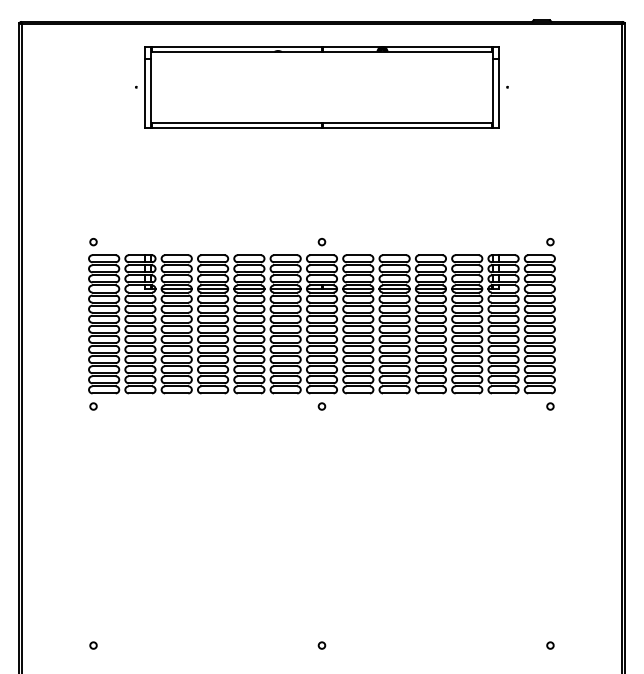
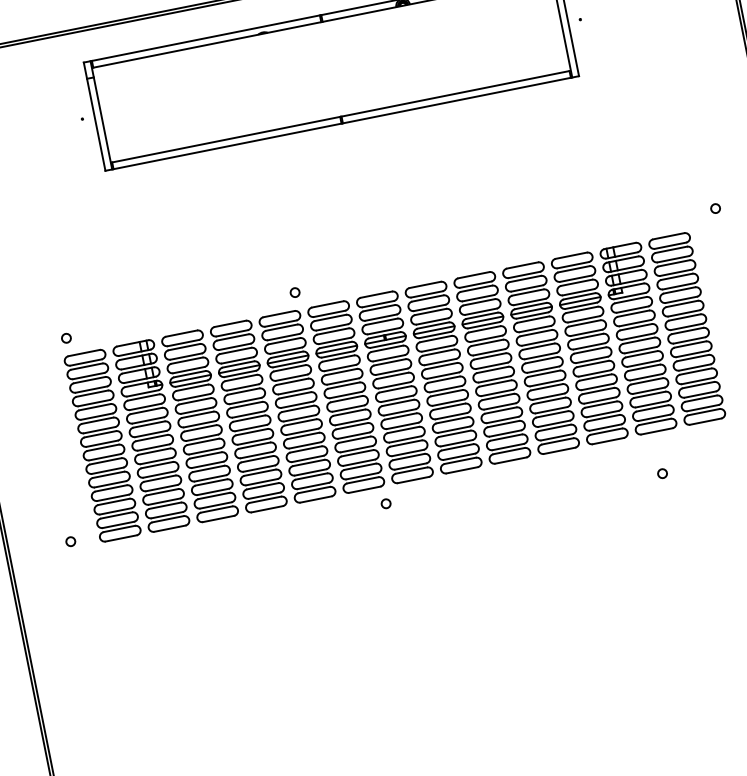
circle: (321, 242) -> (294, 293), moved
circle: (550, 242) -> (715, 209), moved
circle: (93, 406) -> (70, 541), moved
circle: (321, 406) -> (385, 503), moved
circle: (550, 406) -> (662, 473), moved

